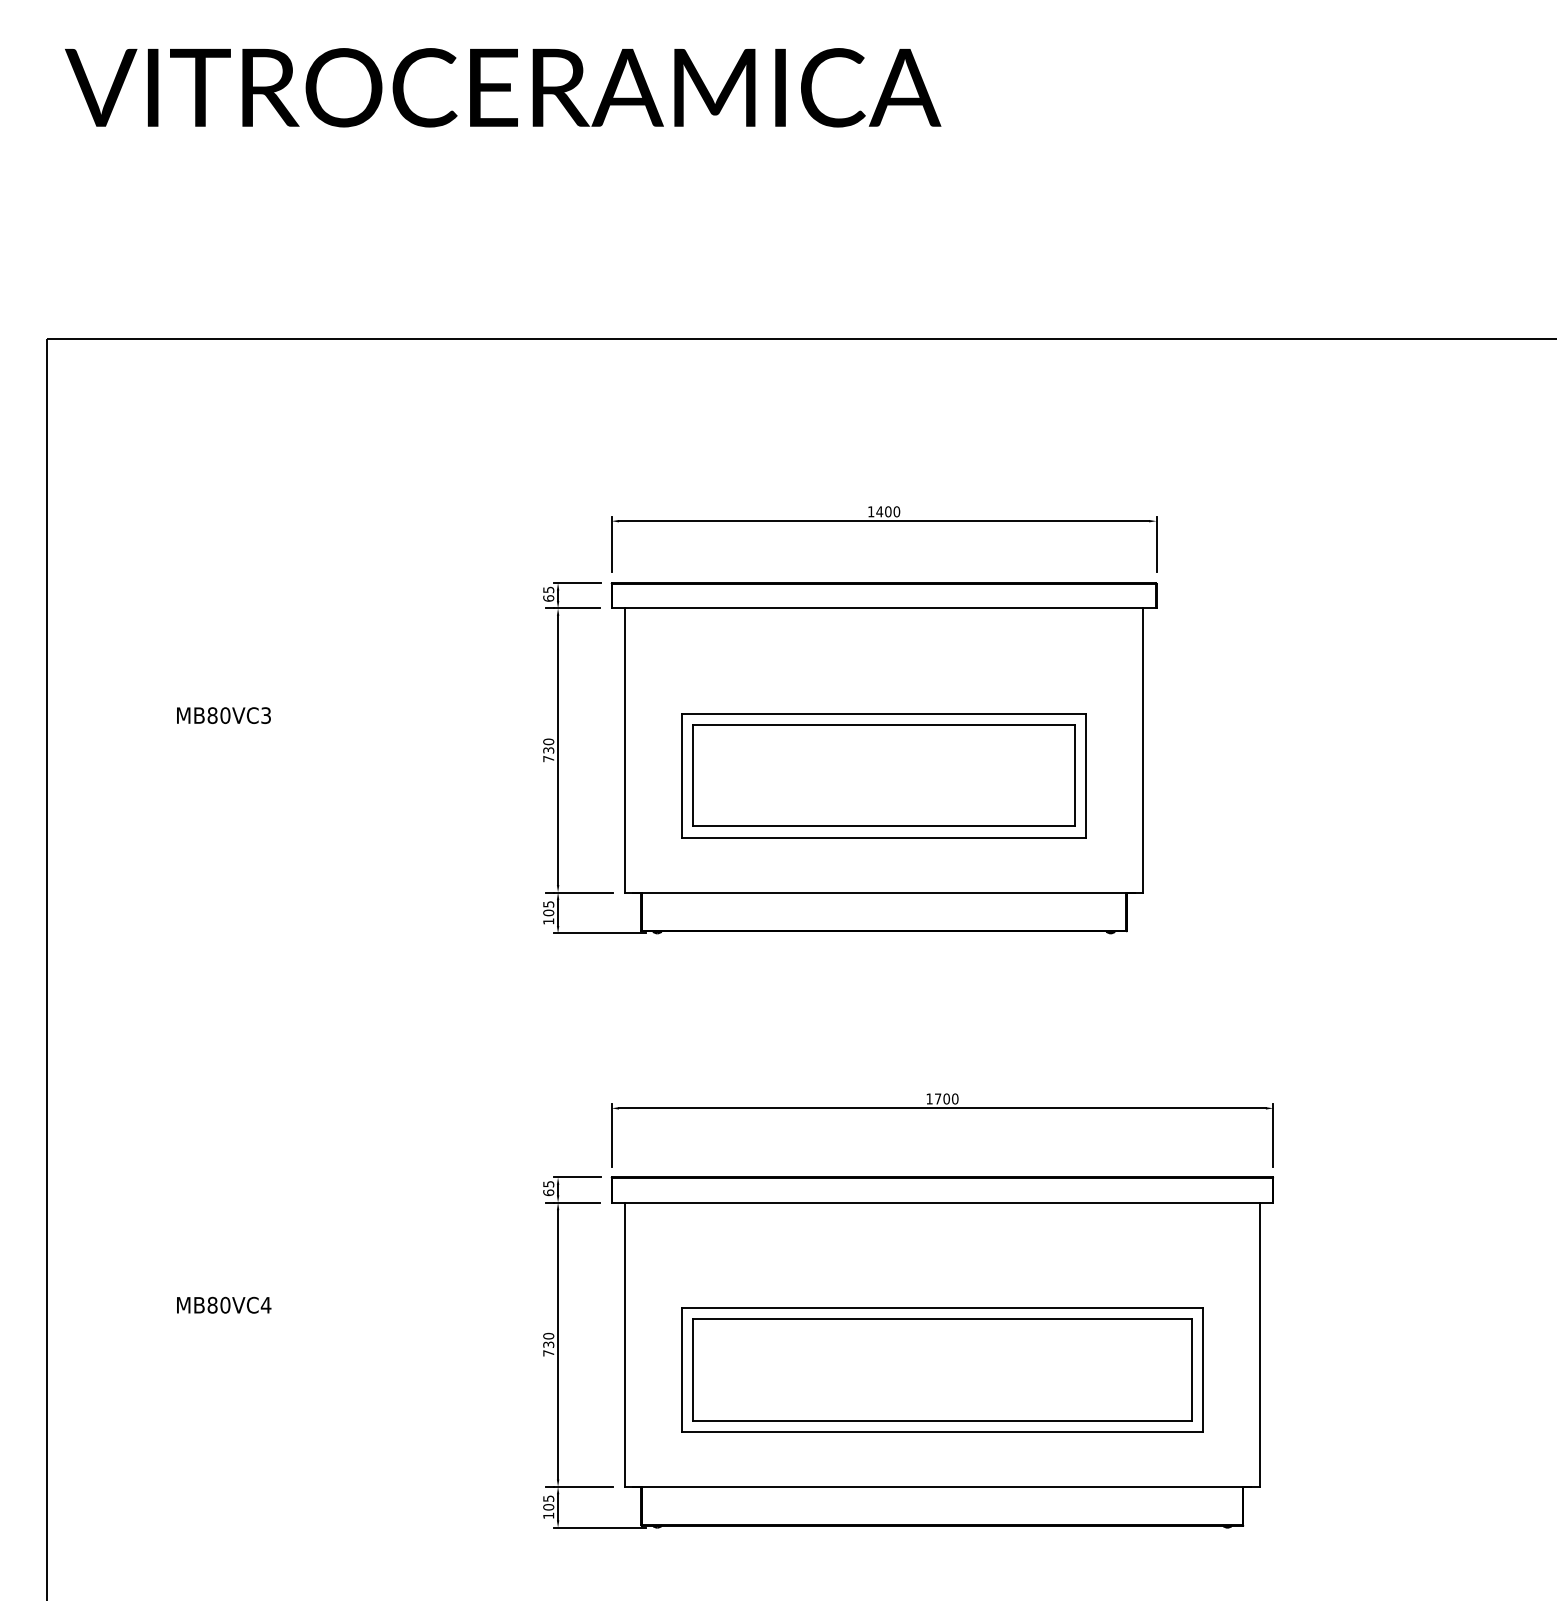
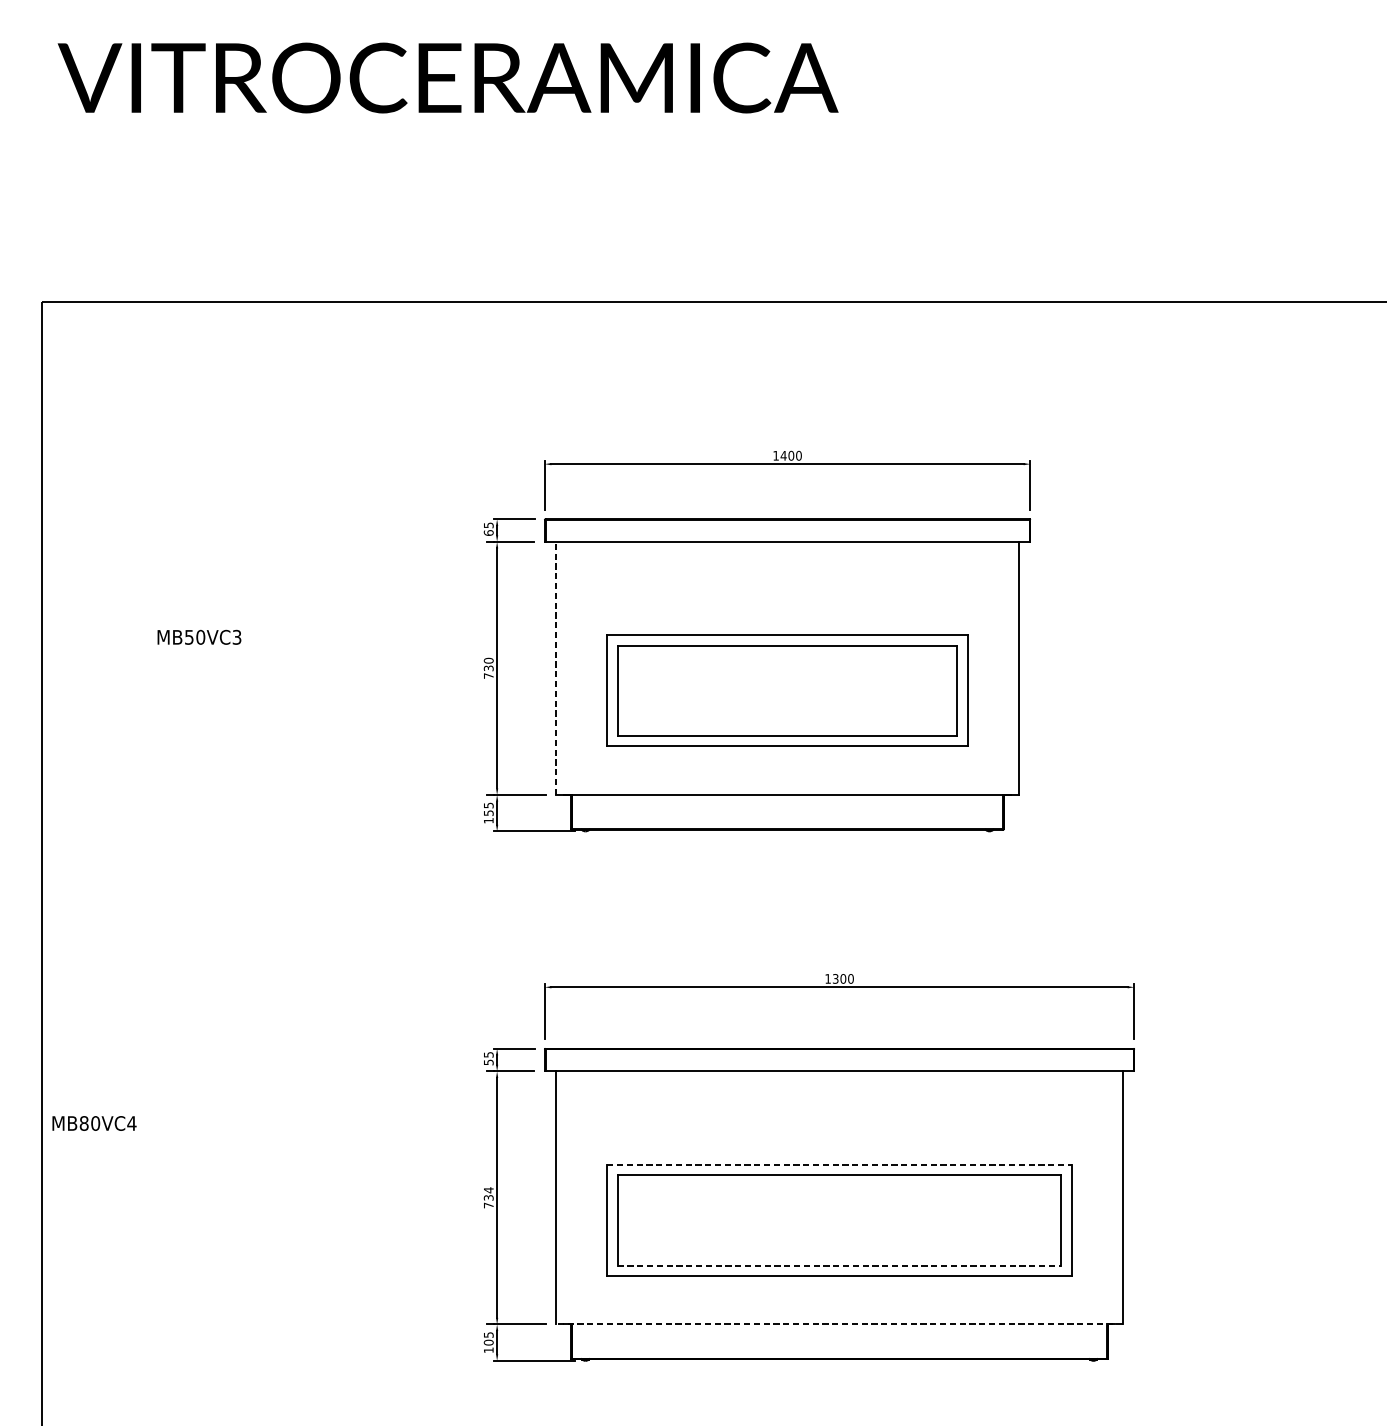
text: (212, 715) -> (189, 637), MB80VC3 -> MB50VC3
line: (624, 749) -> (556, 667), solid -> dashed
text: (548, 912) -> (488, 812), 105 -> 155
text: (938, 1098) -> (836, 978), 1700 -> 1300
text: (548, 1192) -> (488, 1062), 65 -> 55
text: (224, 1304) -> (94, 1122), moved
line: (942, 1307) -> (839, 1164), solid -> dashed
text: (548, 1335) -> (488, 1189), 730 -> 734
line: (942, 1420) -> (839, 1265), solid -> dashed
line: (942, 1486) -> (839, 1324), solid -> dashed

